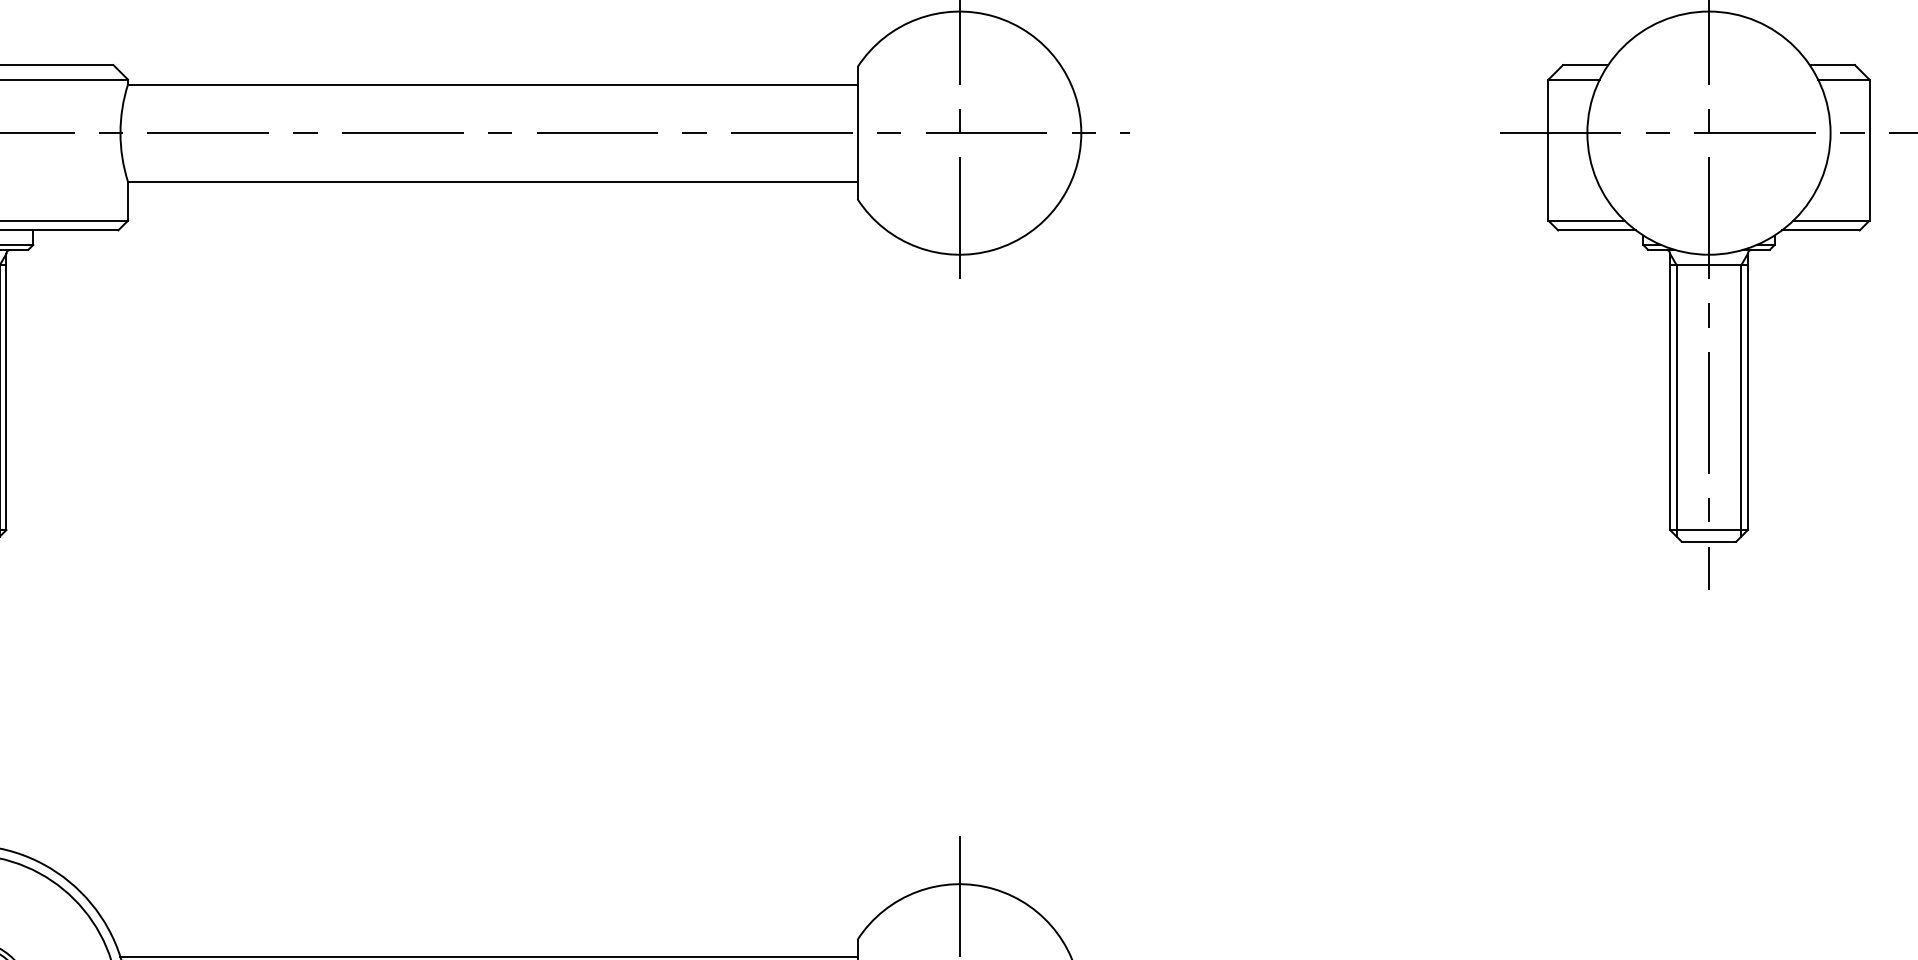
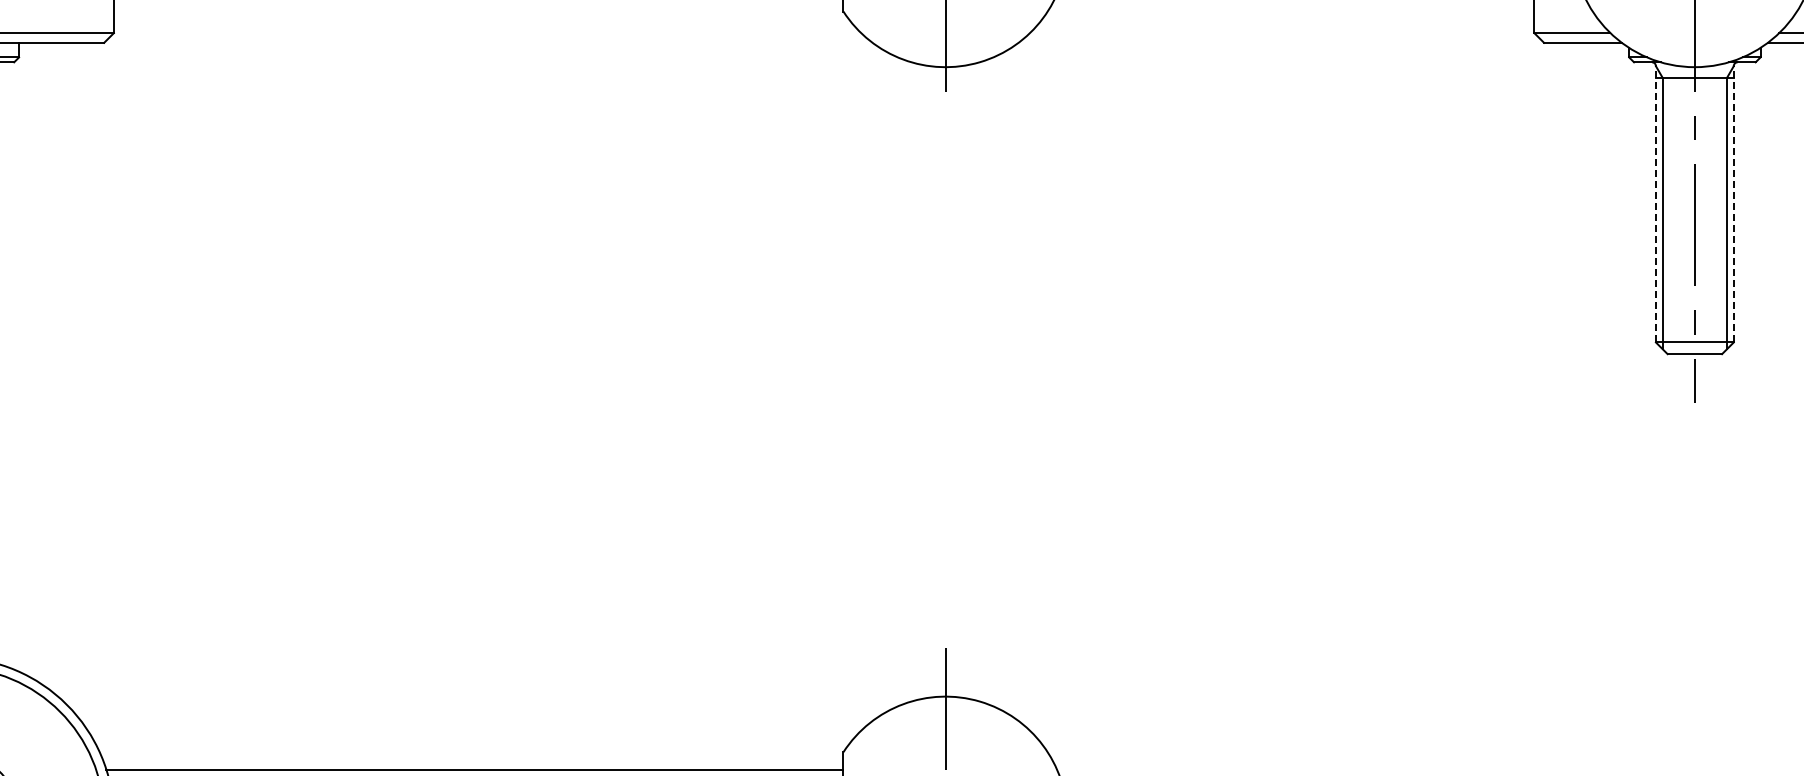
line: (1670, 391) -> (1656, 203), solid -> dashed
line: (1747, 391) -> (1733, 203), solid -> dashed

